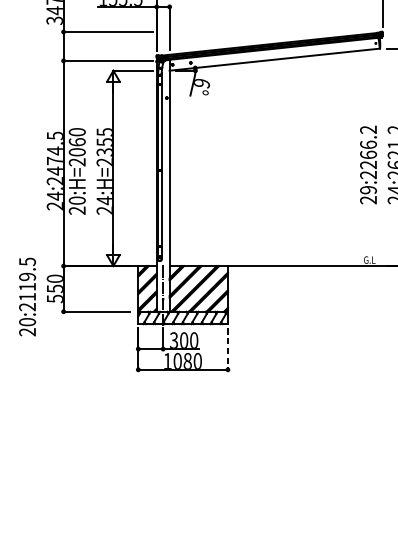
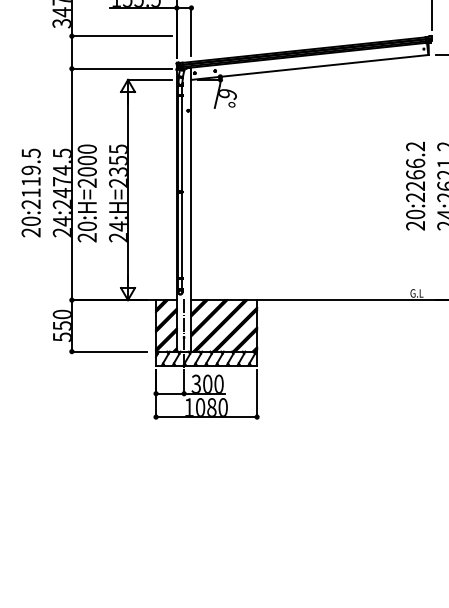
text: (76, 142) -> (86, 160), 20:H=2060 -> 20:H=2000
text: (368, 190) -> (415, 214), 29:2266.2 -> 20:2266.2
text: (26, 296) -> (30, 192), moved
line: (228, 349) -> (257, 394), dashed -> solid

